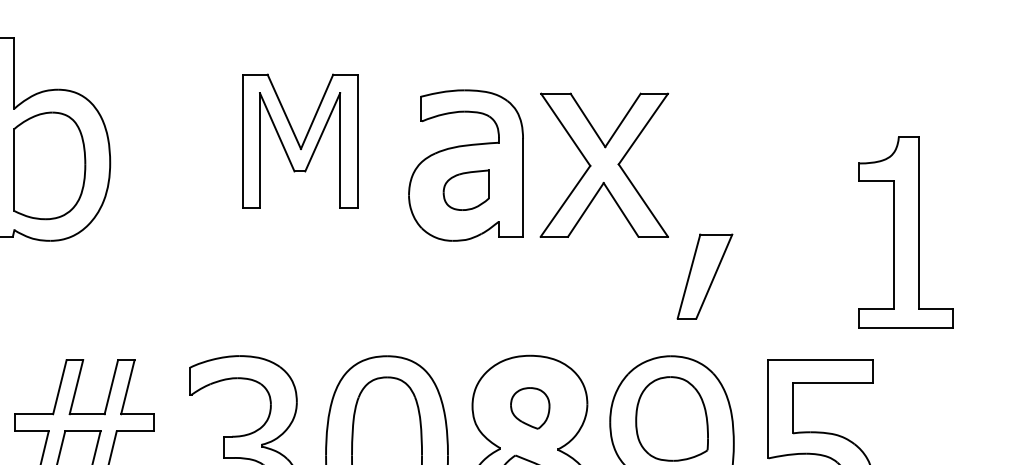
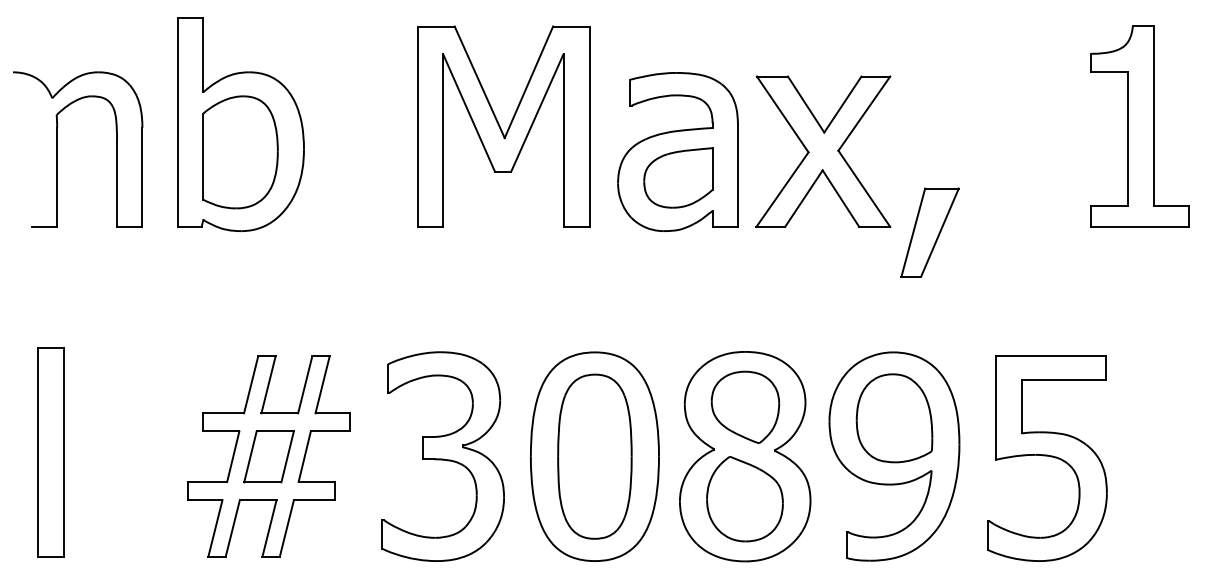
part: (300, 141) -> (503, 126), size x1.43
part: (466, 189) -> (678, 177), size x1.43
part: (905, 232) -> (1139, 126), moved
part: (704, 276) -> (929, 232), moved
part: (530, 407) -> (745, 406), size x1.67

